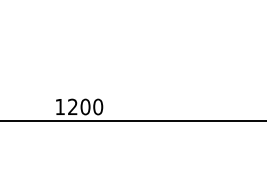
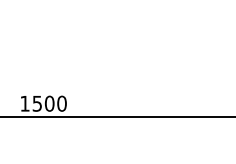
text: (72, 106) -> (37, 103), 1200 -> 1500

